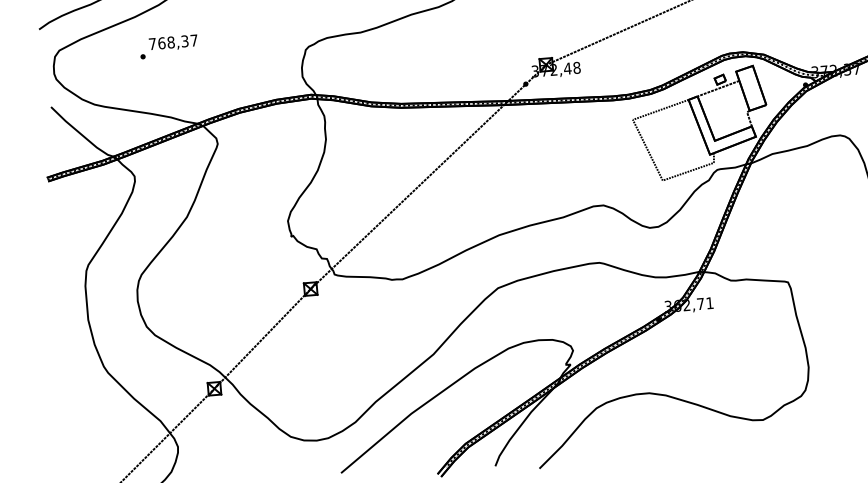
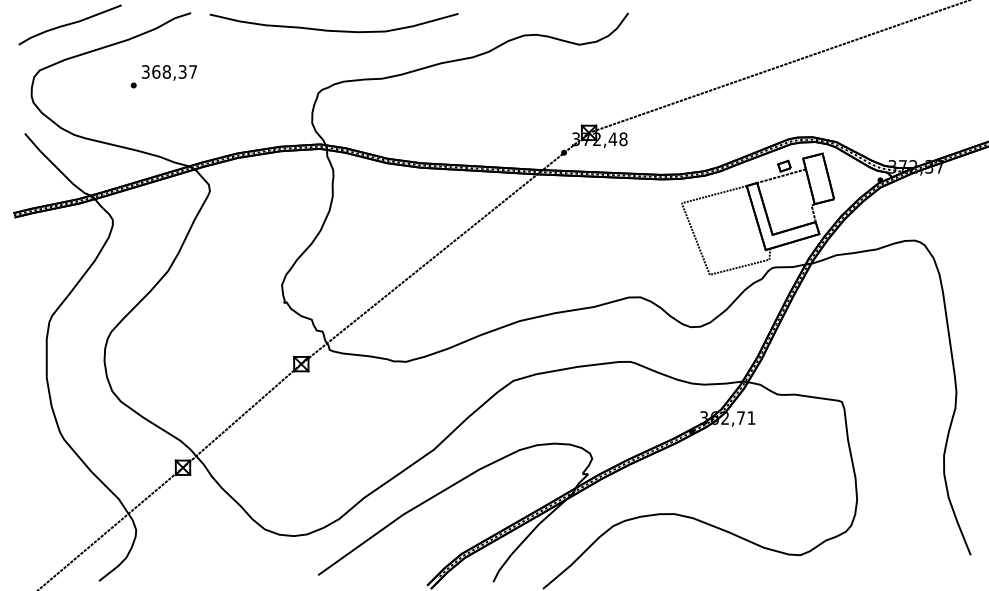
text: (152, 43) -> (145, 71), 768,37 -> 368,37

